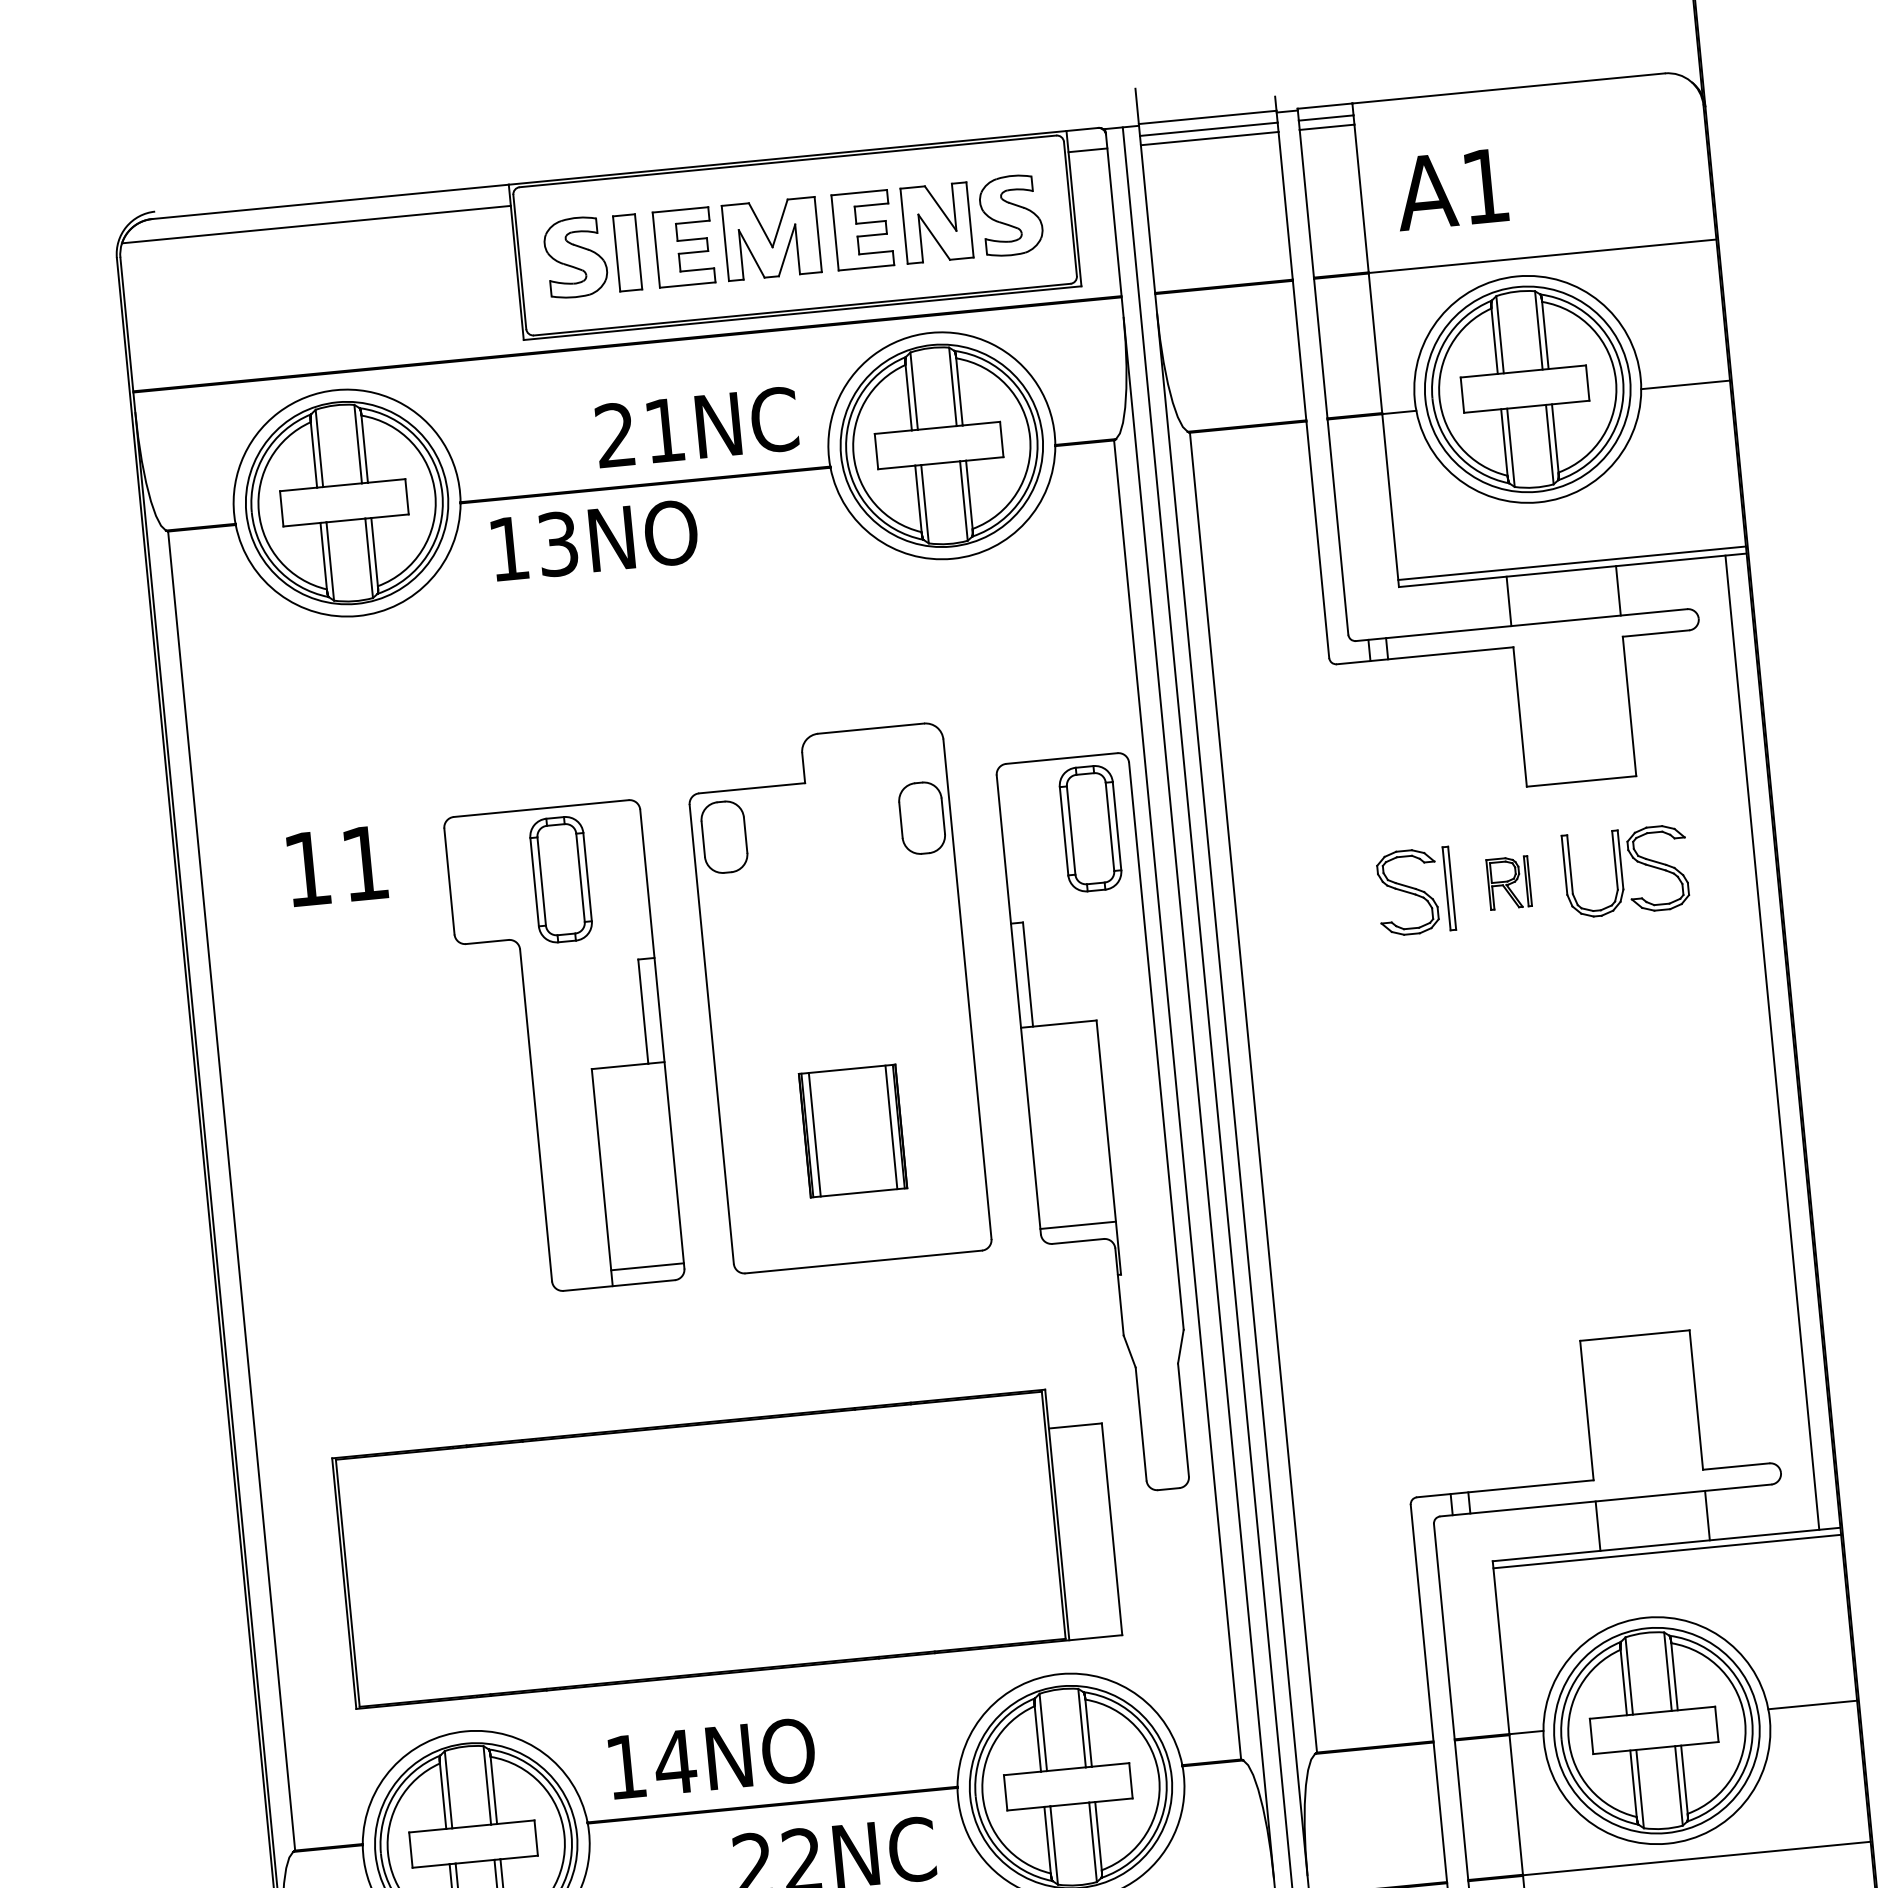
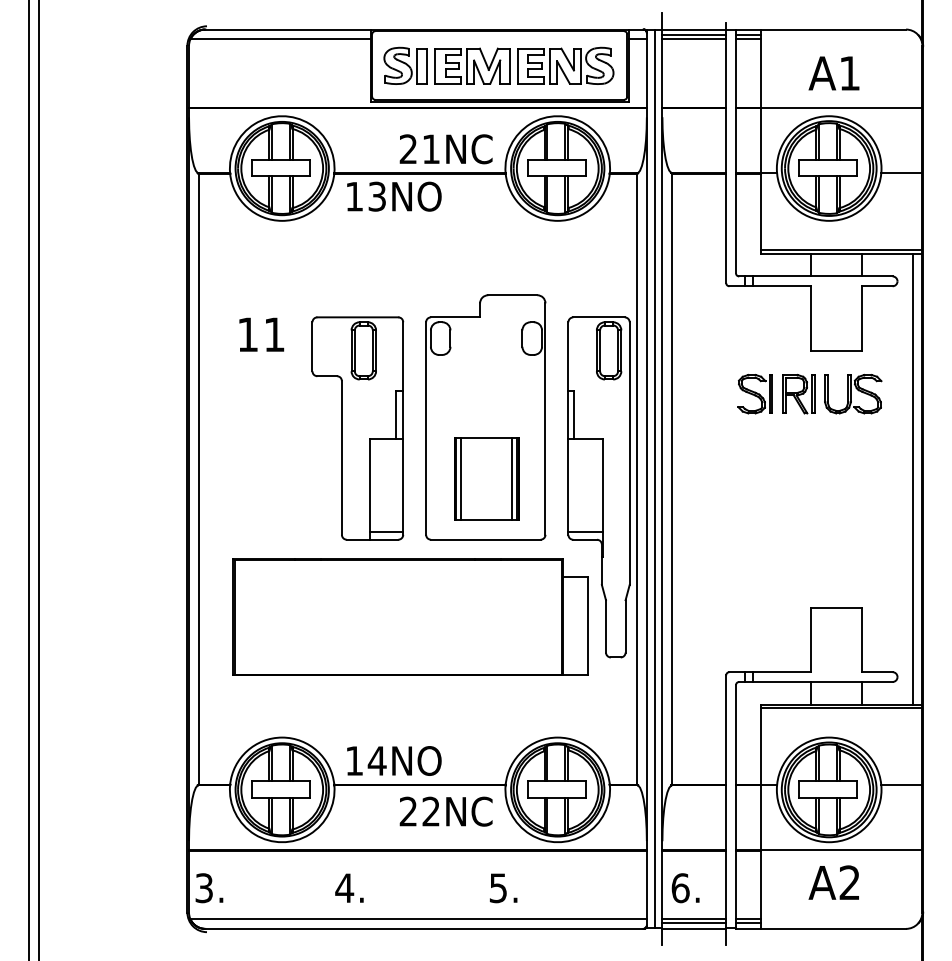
text: (1450, 189) -> (833, 73), moved
part: (1508, 883) -> (798, 394), size x1.67
part: (852, 1129) -> (486, 478), size x1.43
part: (726, 1544) -> (410, 616), moved

